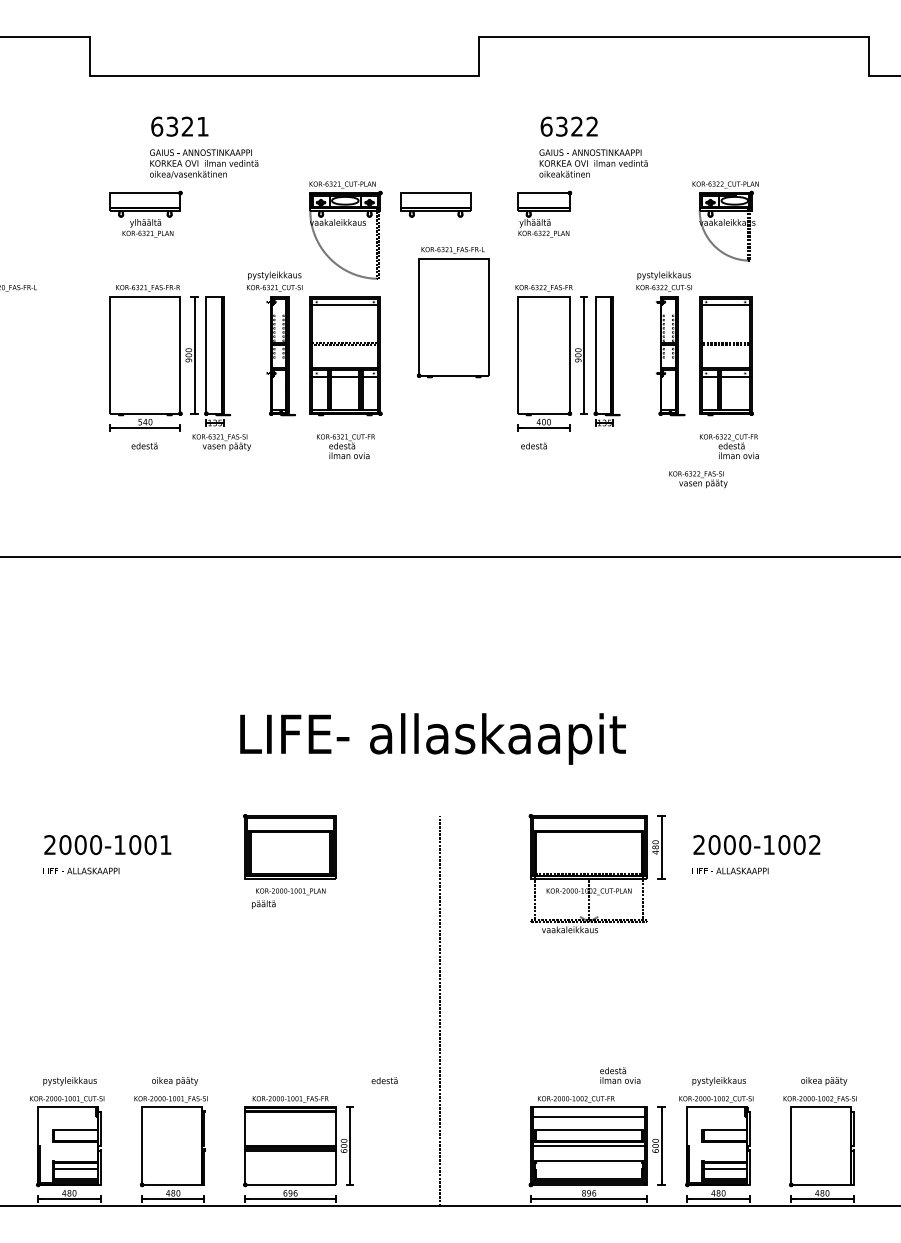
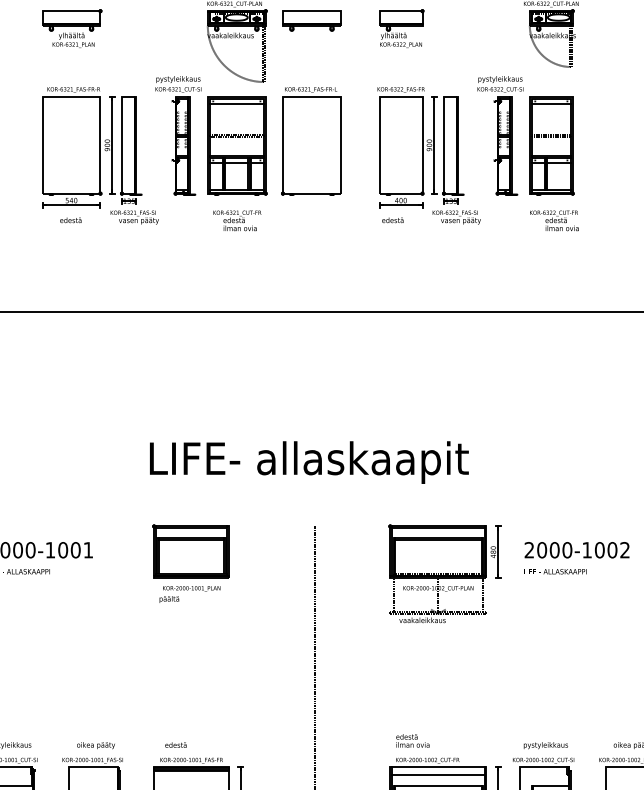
part: (453, 312) -> (311, 141), moved
text: (698, 479) -> (456, 217), moved
text: (620, 1075) -> (413, 740), moved
text: (384, 1080) -> (175, 744), moved

